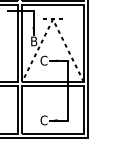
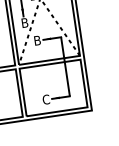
text: (43, 60) -> (36, 40), C -> B

